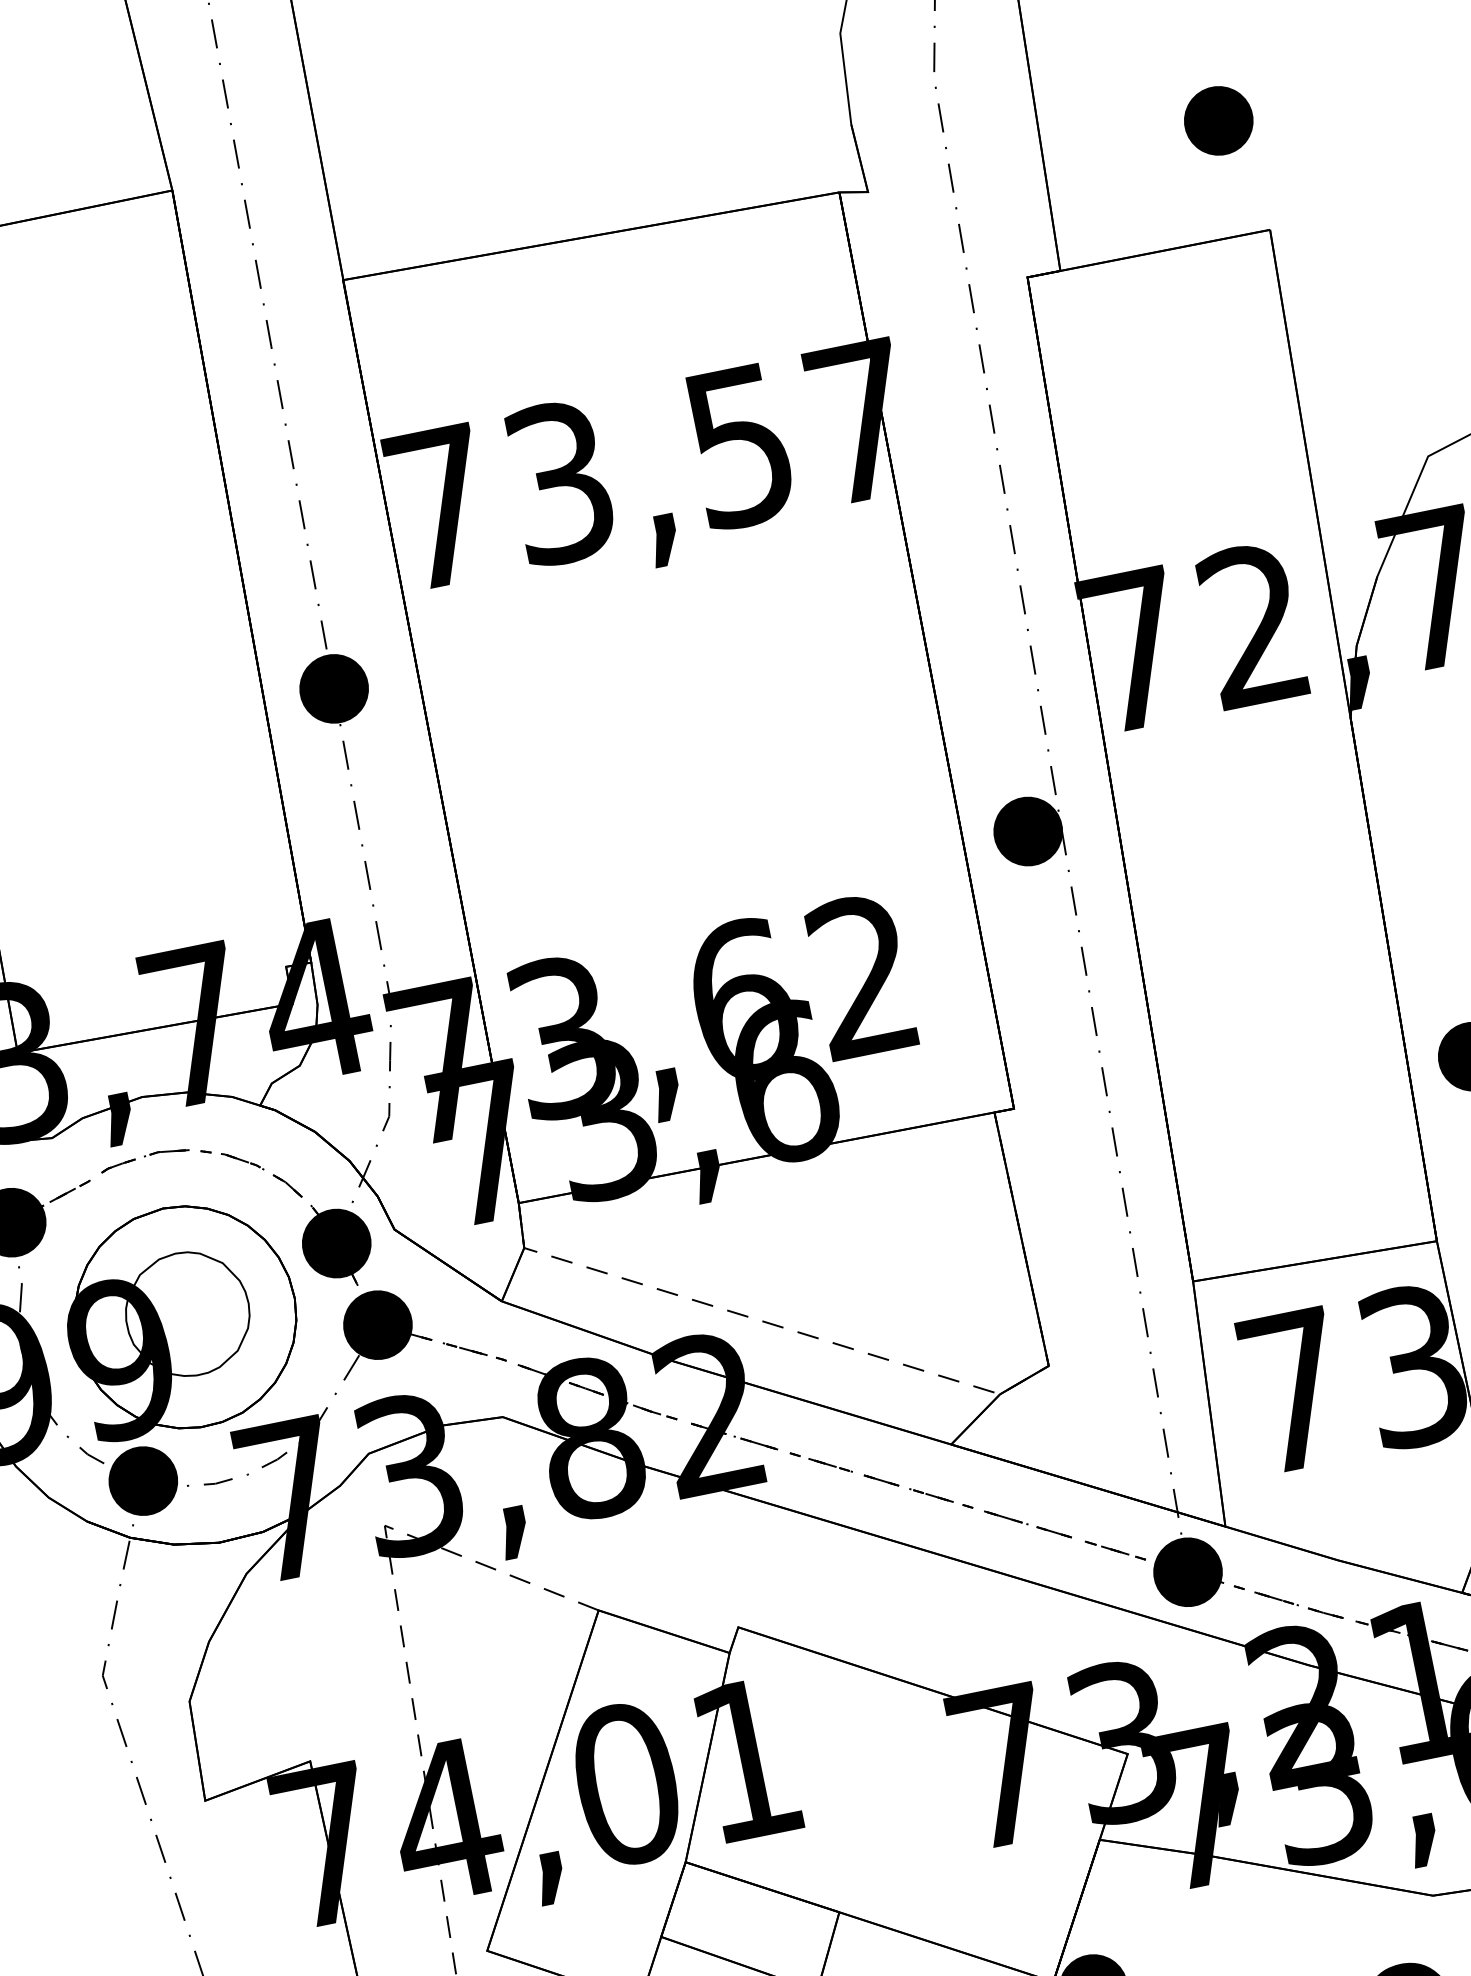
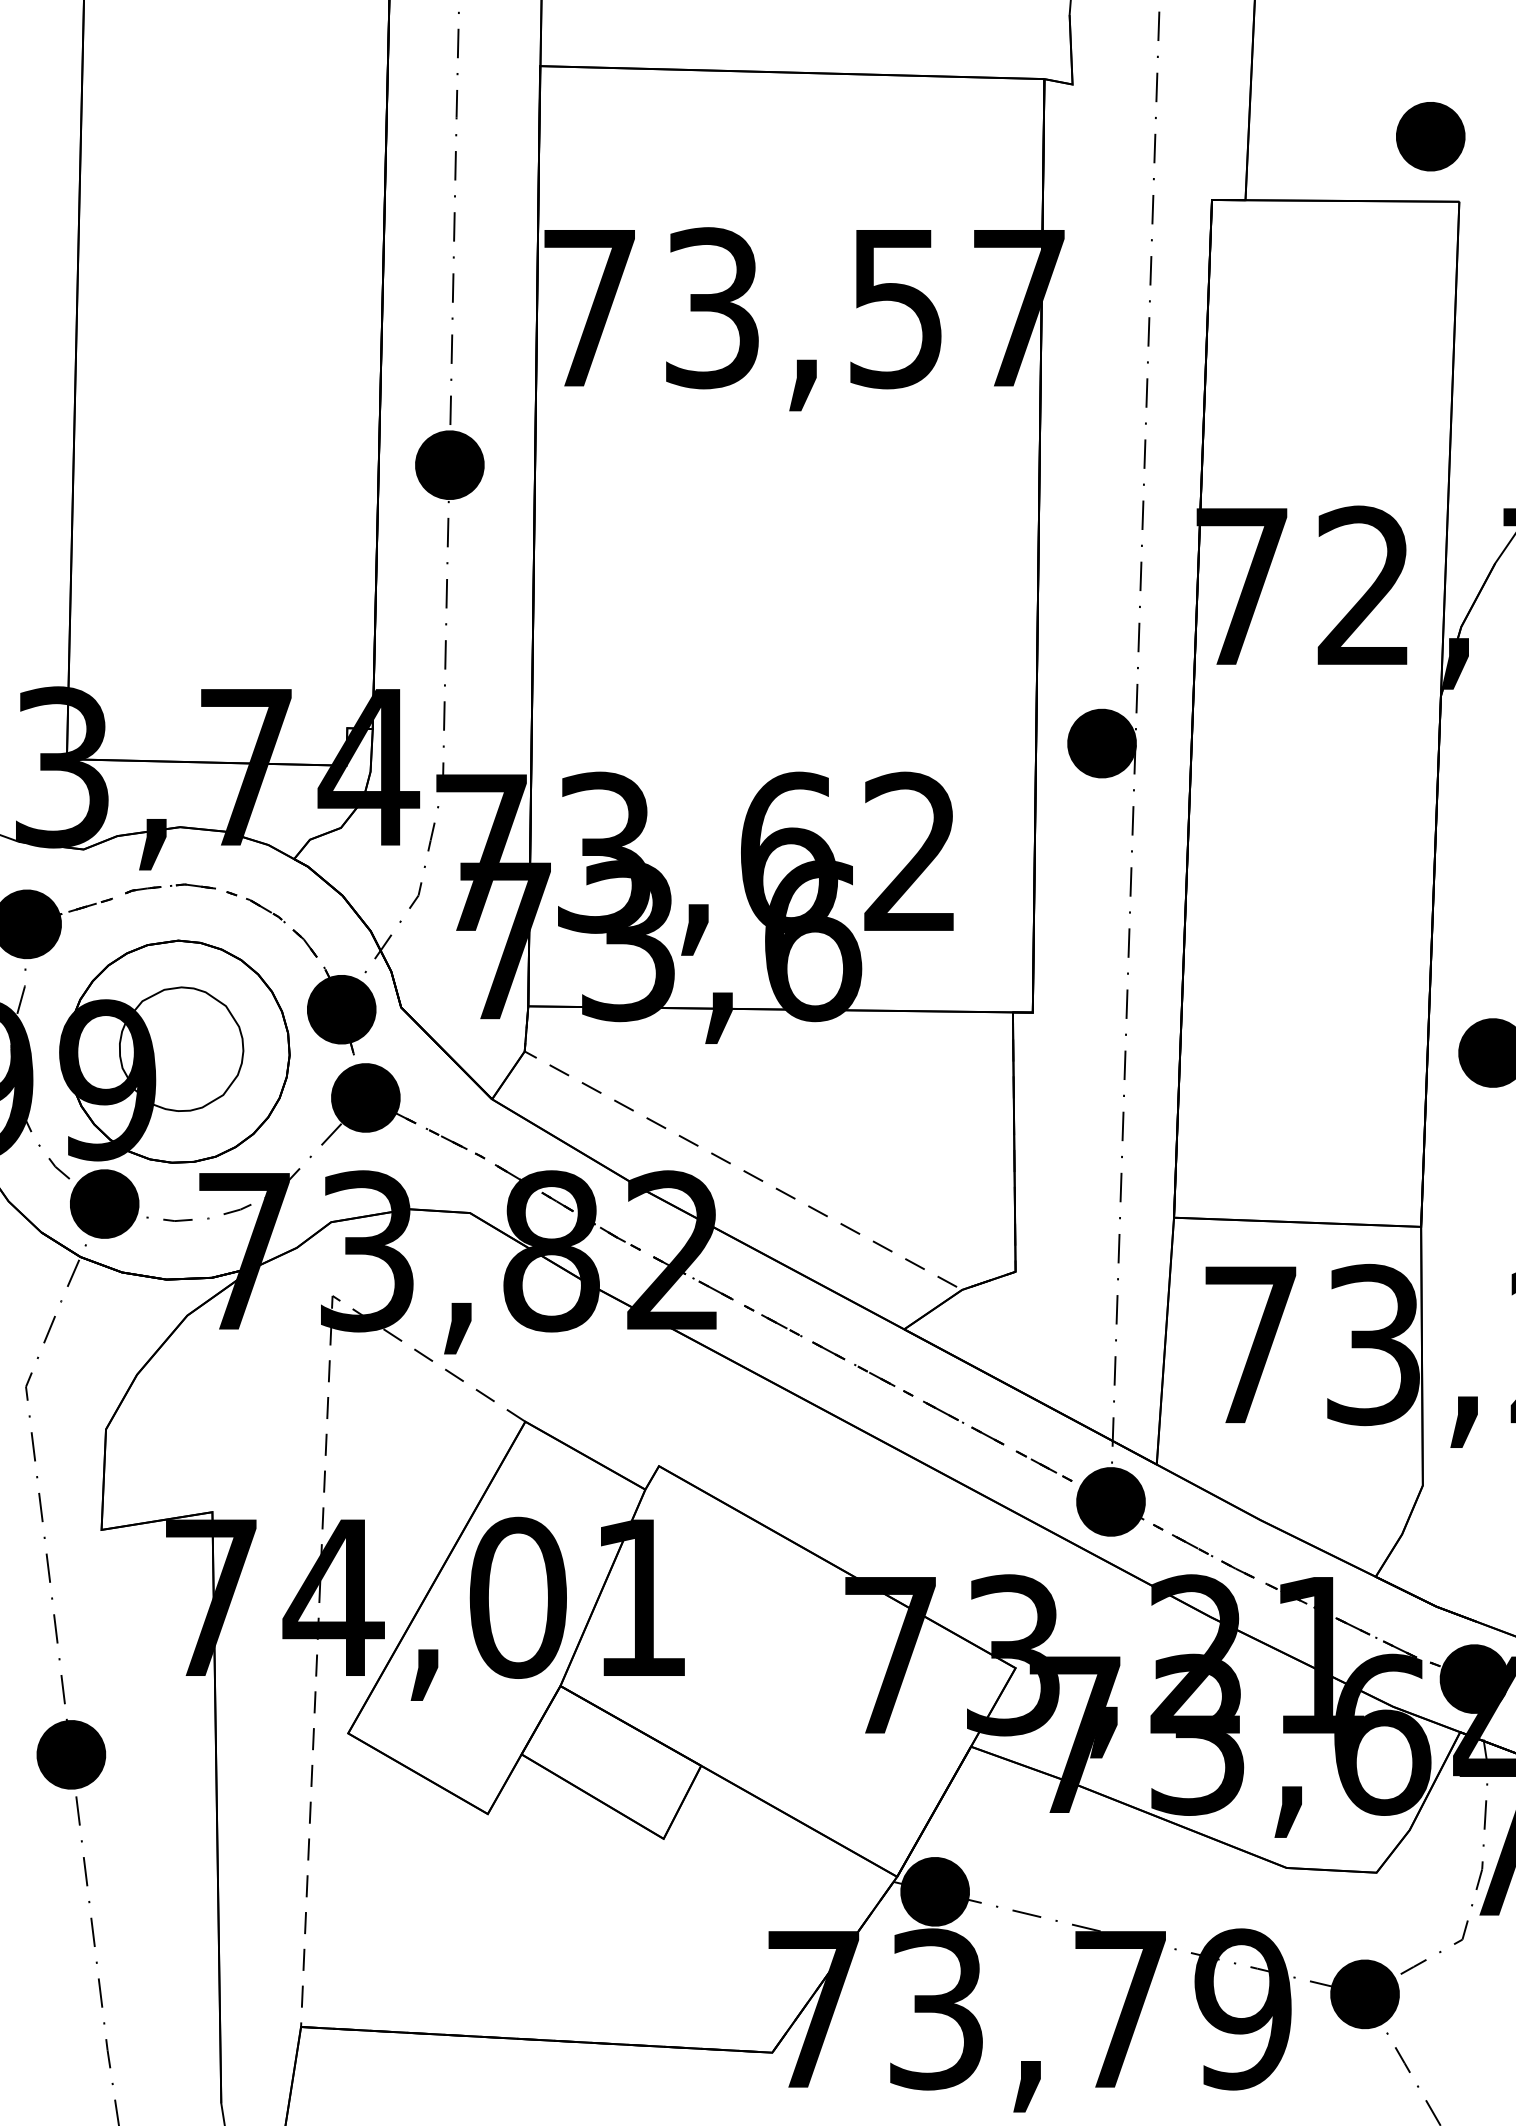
part: (1218, 120) -> (1430, 136), moved

